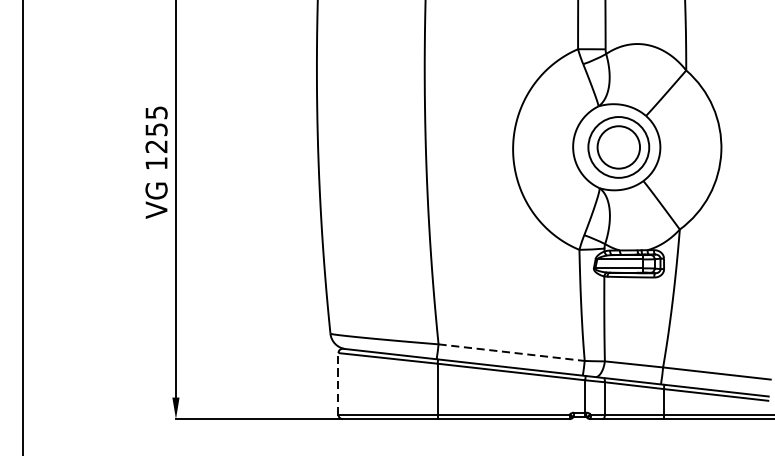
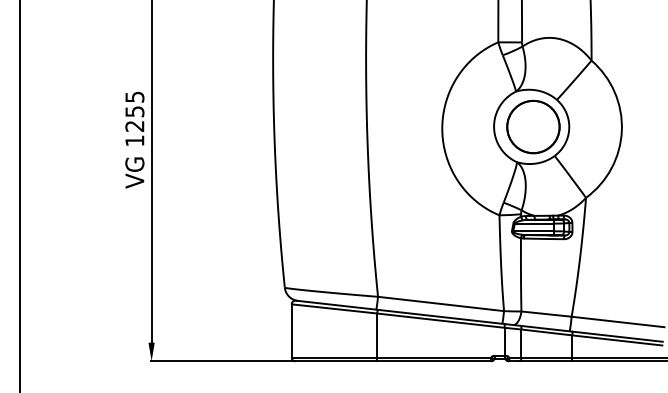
circle: (618, 146) -> (533, 126), size x1.43
line: (512, 353) -> (441, 304), dashed -> solid
line: (338, 383) -> (291, 330), dashed -> solid

